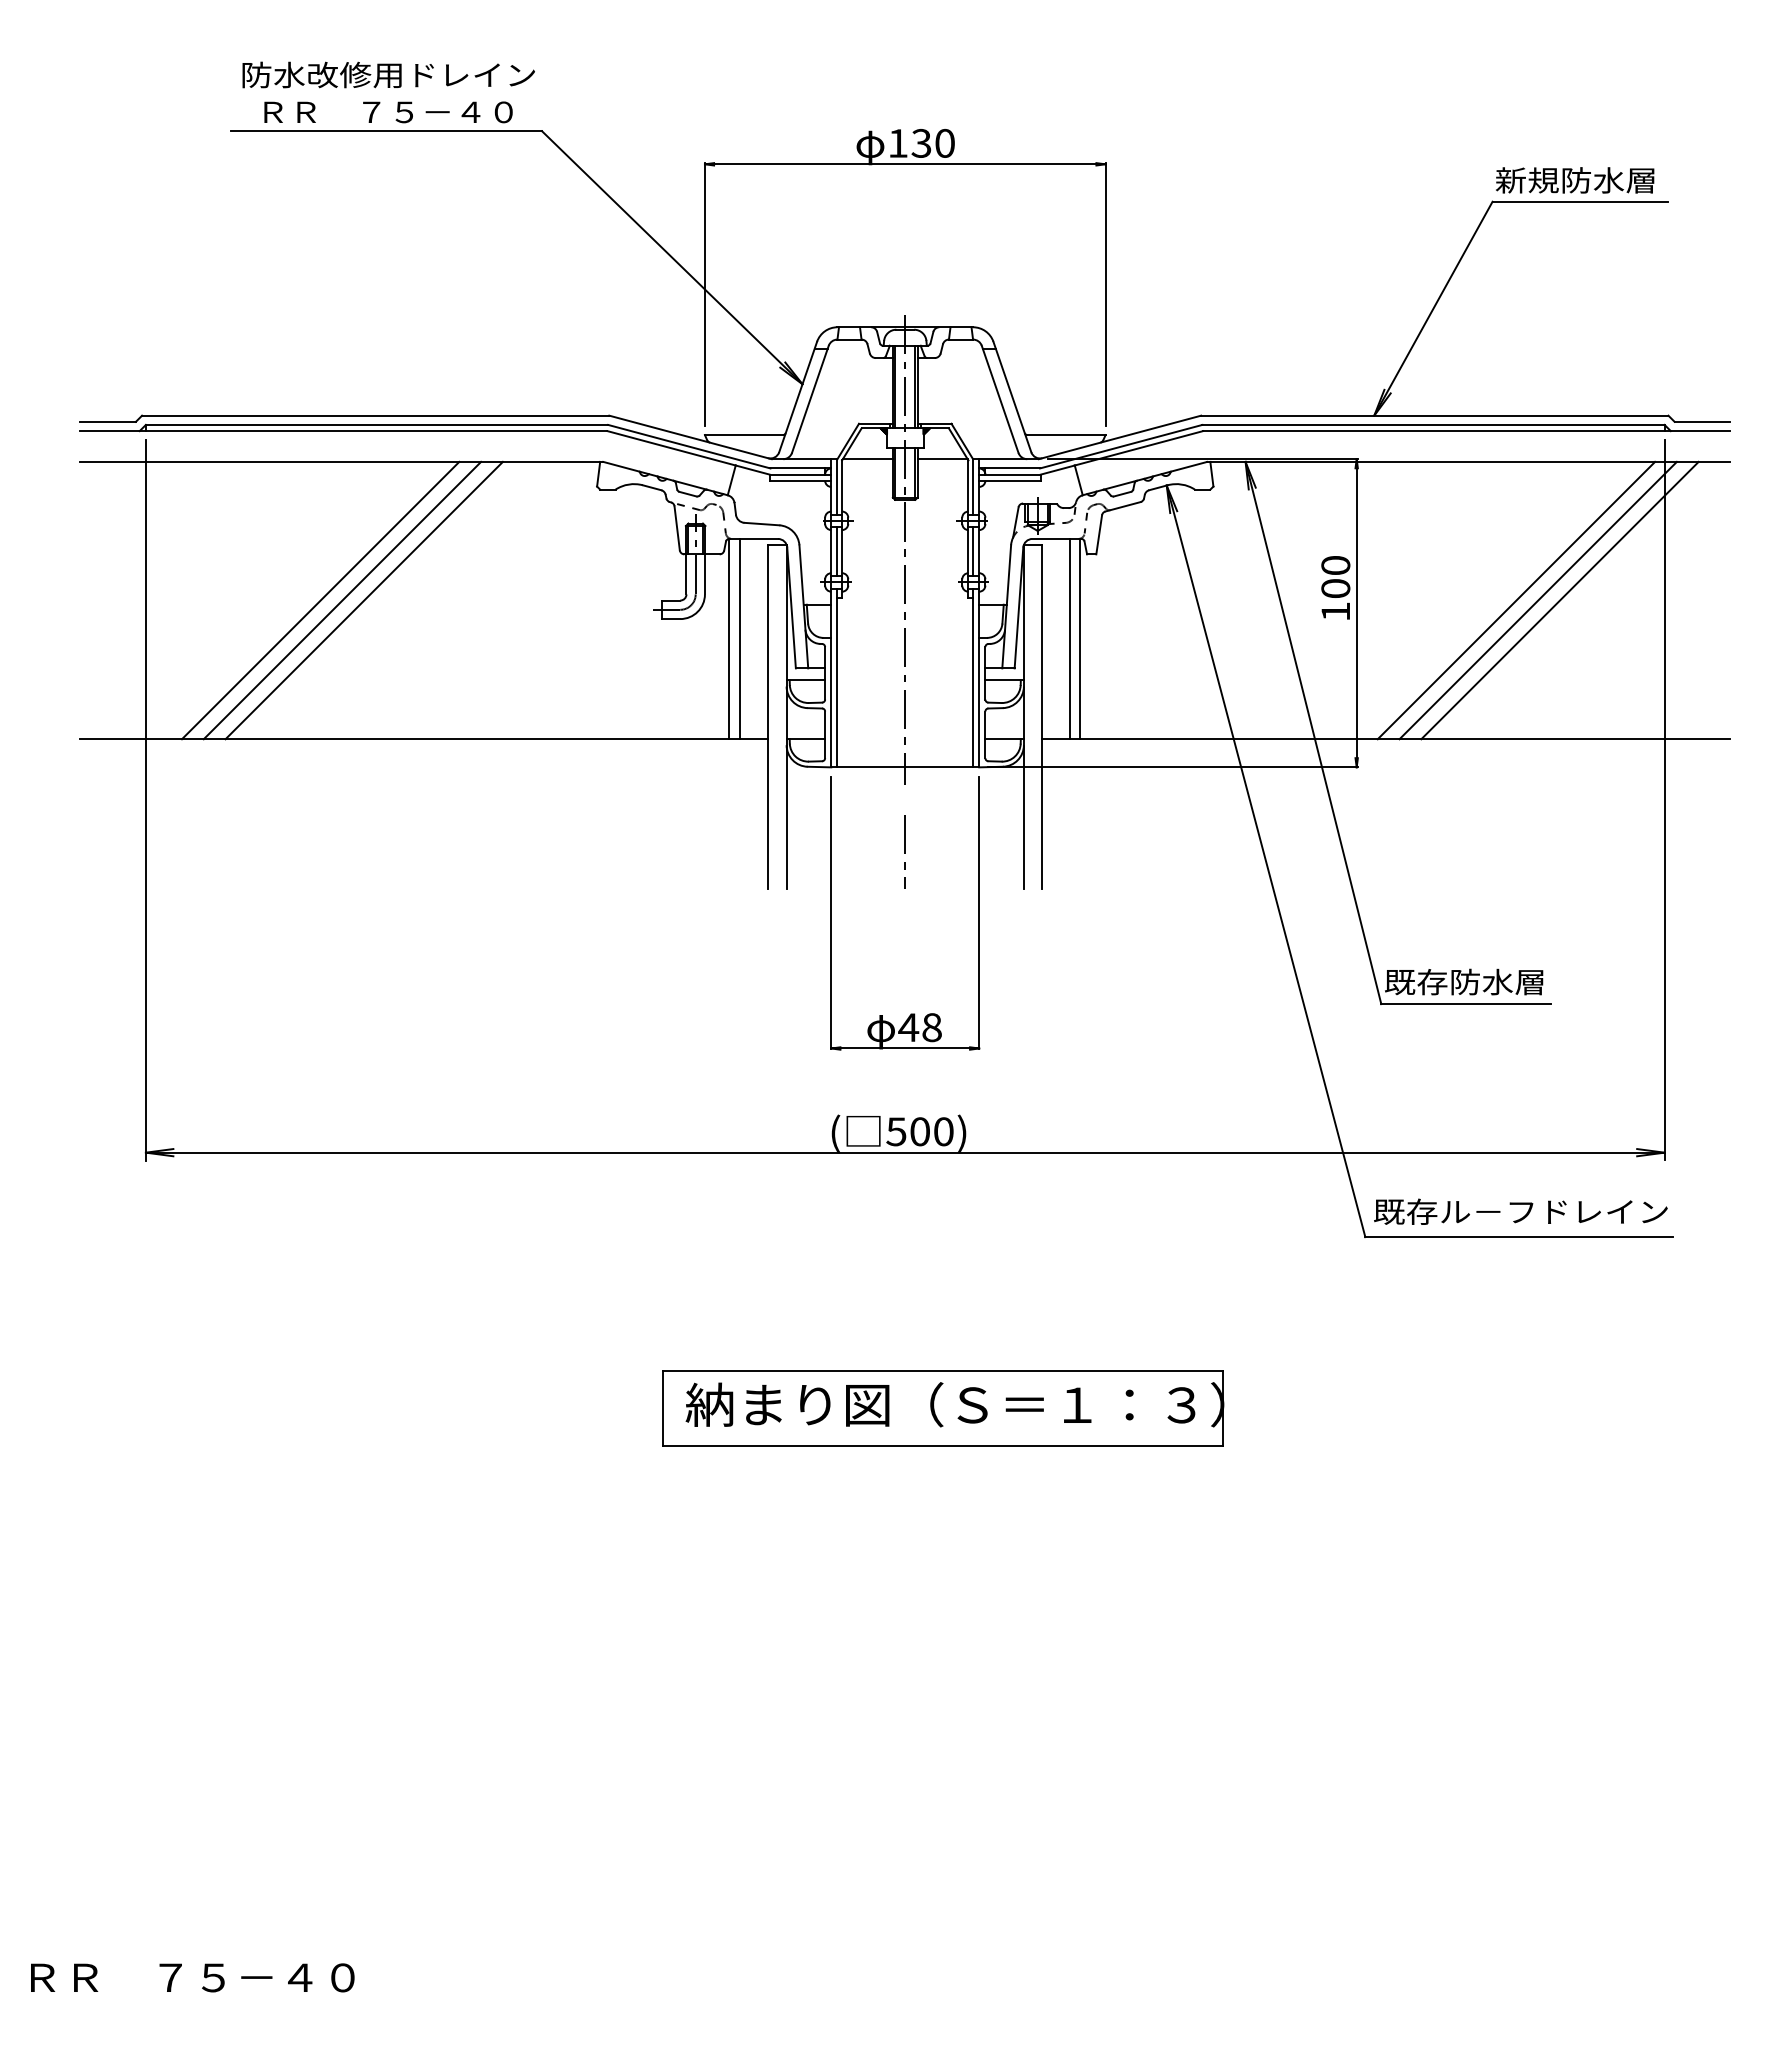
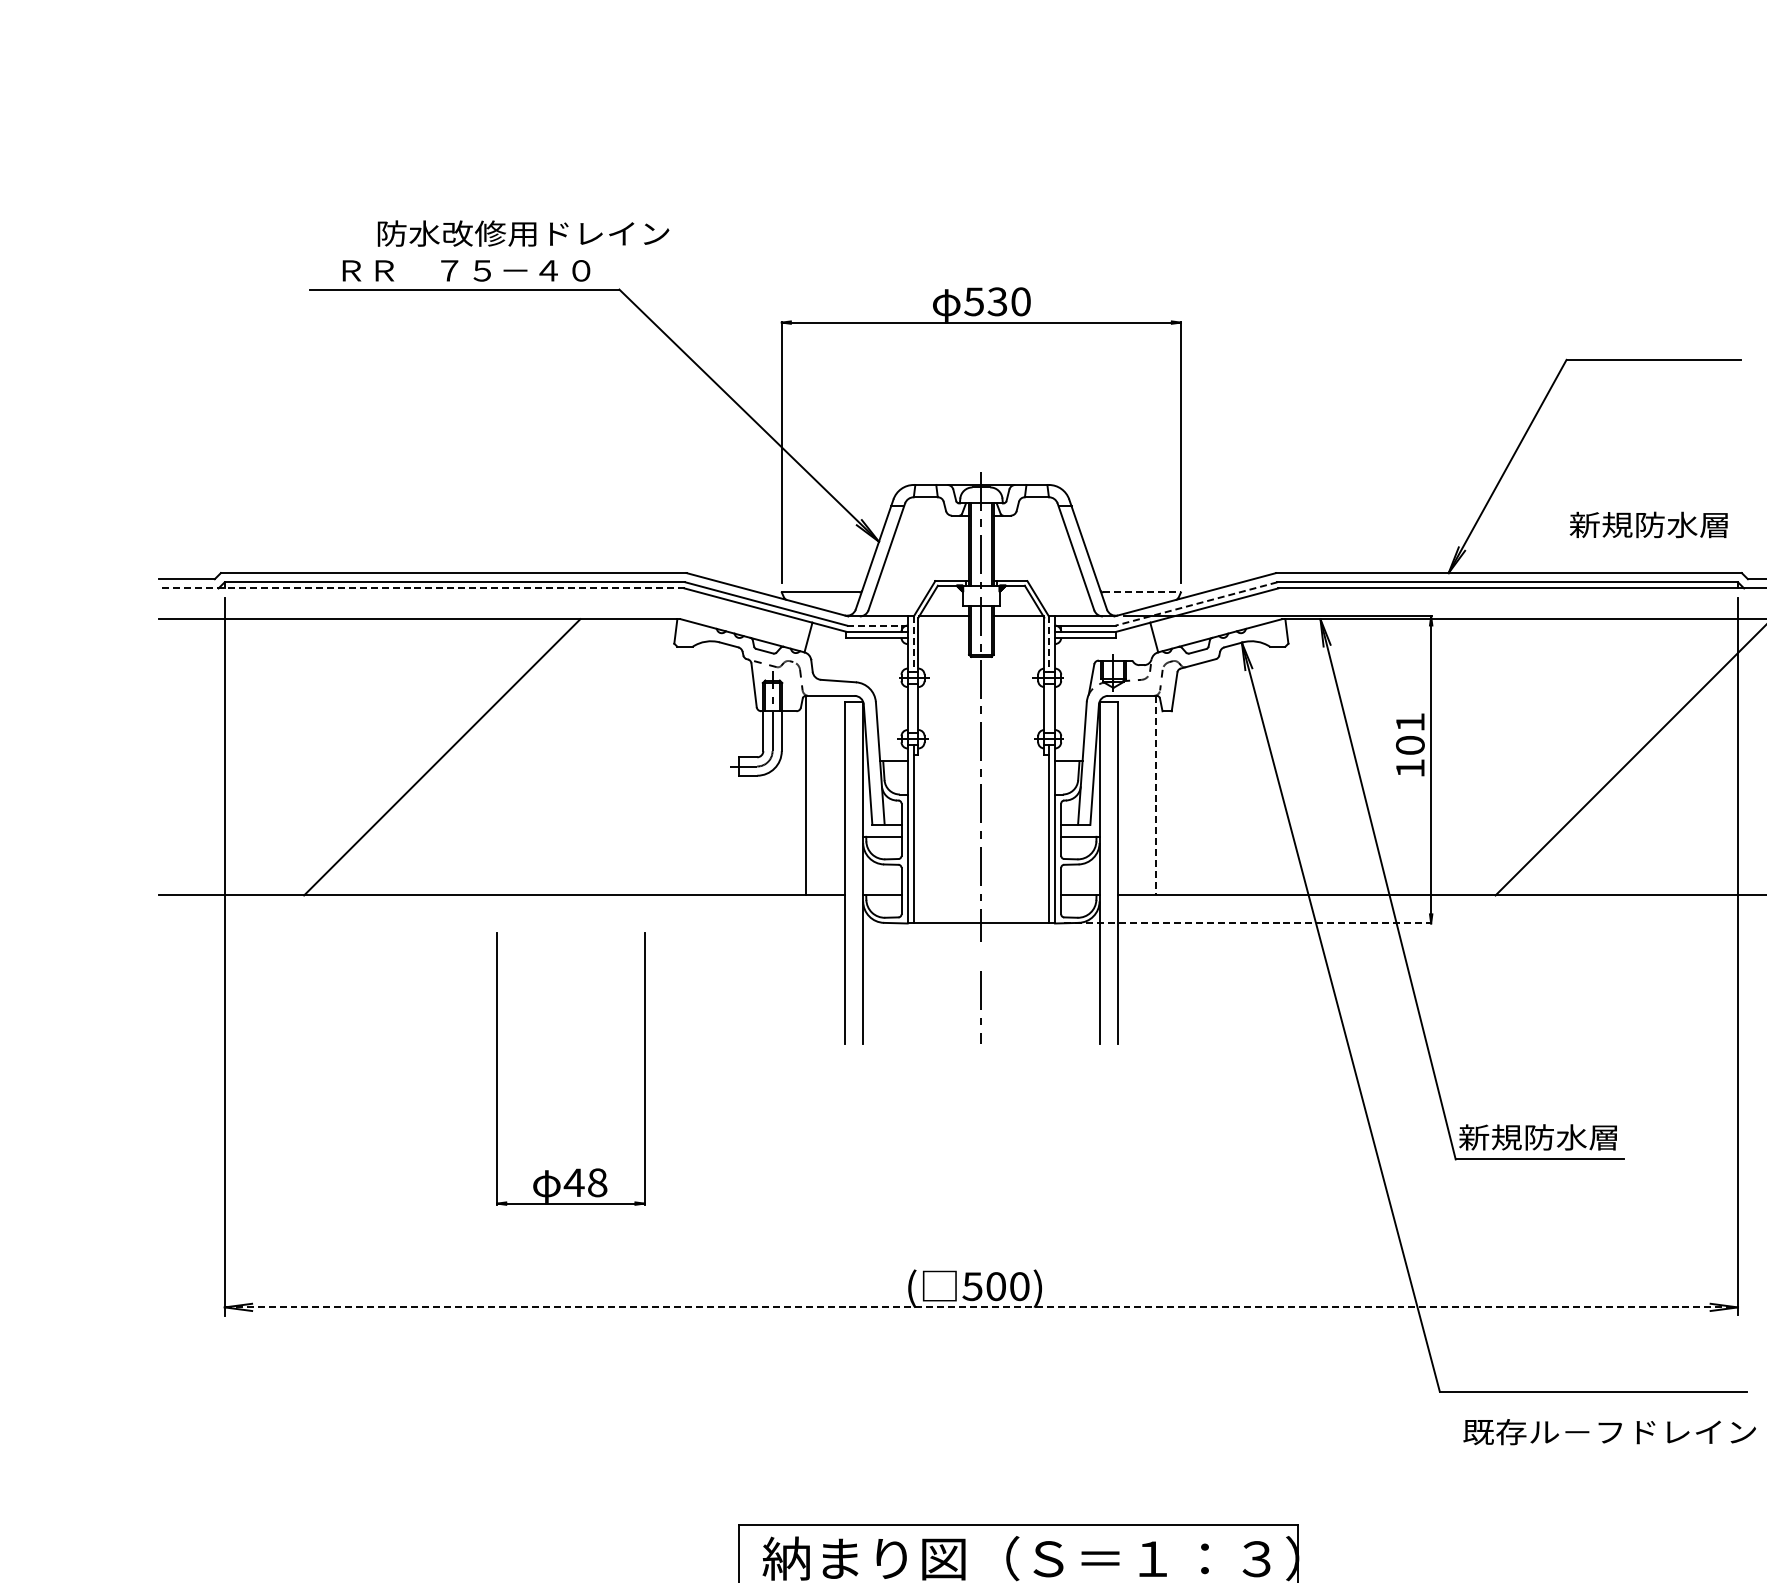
text: (388, 74) -> (523, 233), moved
text: (897, 143) -> (973, 301), 130 -> 530
text: (1575, 180) -> (1649, 525), moved
line: (343, 431) -> (421, 588), solid -> dashed
line: (1066, 435) -> (1142, 592), solid -> dashed
line: (1120, 446) -> (1195, 603), solid -> dashed
line: (801, 468) -> (877, 625), solid -> dashed
line: (837, 486) -> (913, 643), solid -> dashed
line: (973, 486) -> (1049, 643), solid -> dashed
line: (837, 551) -> (913, 708), removed
line: (973, 551) -> (1049, 708), removed
text: (1335, 565) -> (1410, 722), 100 -> 101
line: (320, 600) -> (398, 757), removed
line: (342, 600) -> (420, 757), removed
line: (1516, 600) -> (1590, 757), removed
line: (1537, 600) -> (1611, 757), removed
line: (739, 638) -> (816, 795), removed
line: (1069, 638) -> (1145, 795), removed
line: (1080, 639) -> (1155, 796), solid -> dashed
line: (1173, 767) -> (1248, 923), solid -> dashed
part: (978, 913) -> (643, 1069), moved
text: (1415, 982) -> (1489, 1137), 既存防水層 -> 新規防水層
line: (905, 1152) -> (981, 1307), solid -> dashed
text: (1520, 1211) -> (1609, 1431), moved

